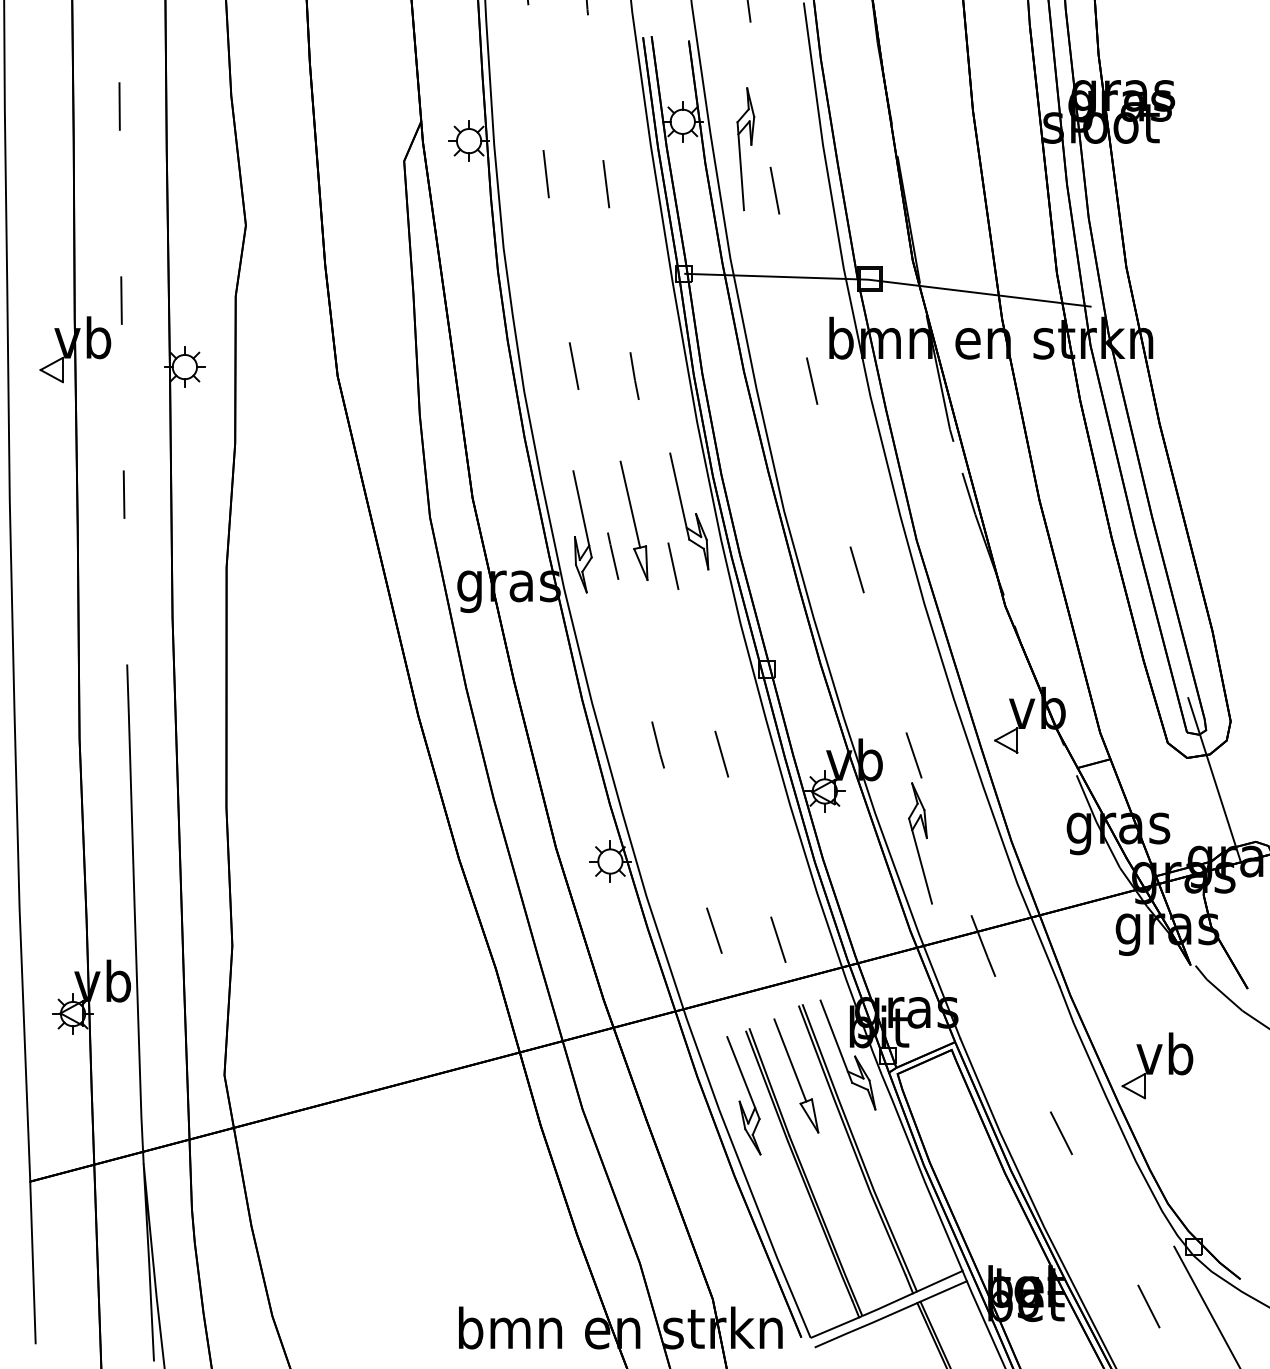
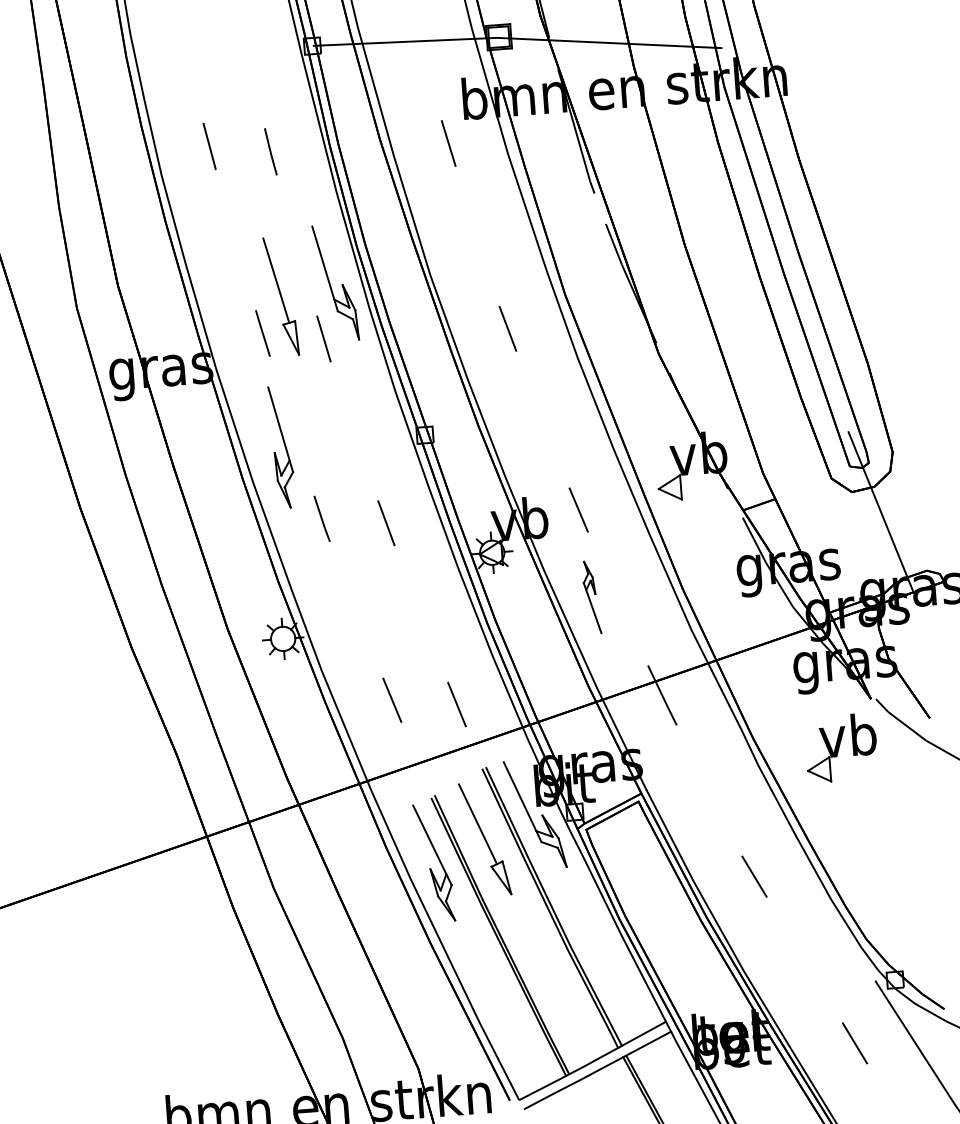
part: (582, 531) -> (281, 446), moved
part: (920, 843) -> (591, 597), size x0.6
part: (1157, 1065) -> (841, 747), moved

